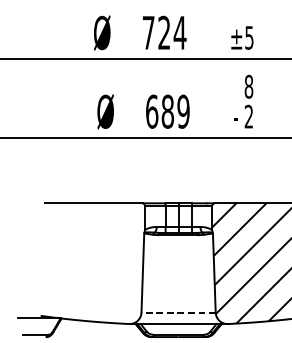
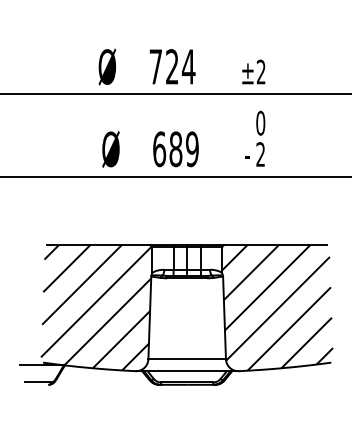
text: (249, 37) -> (261, 71), ±5 -> ±2
text: (248, 87) -> (260, 123), 8 -> 0
hatch: (91, 263) -> (96, 307), added
line: (178, 312) -> (187, 359), dashed -> solid

